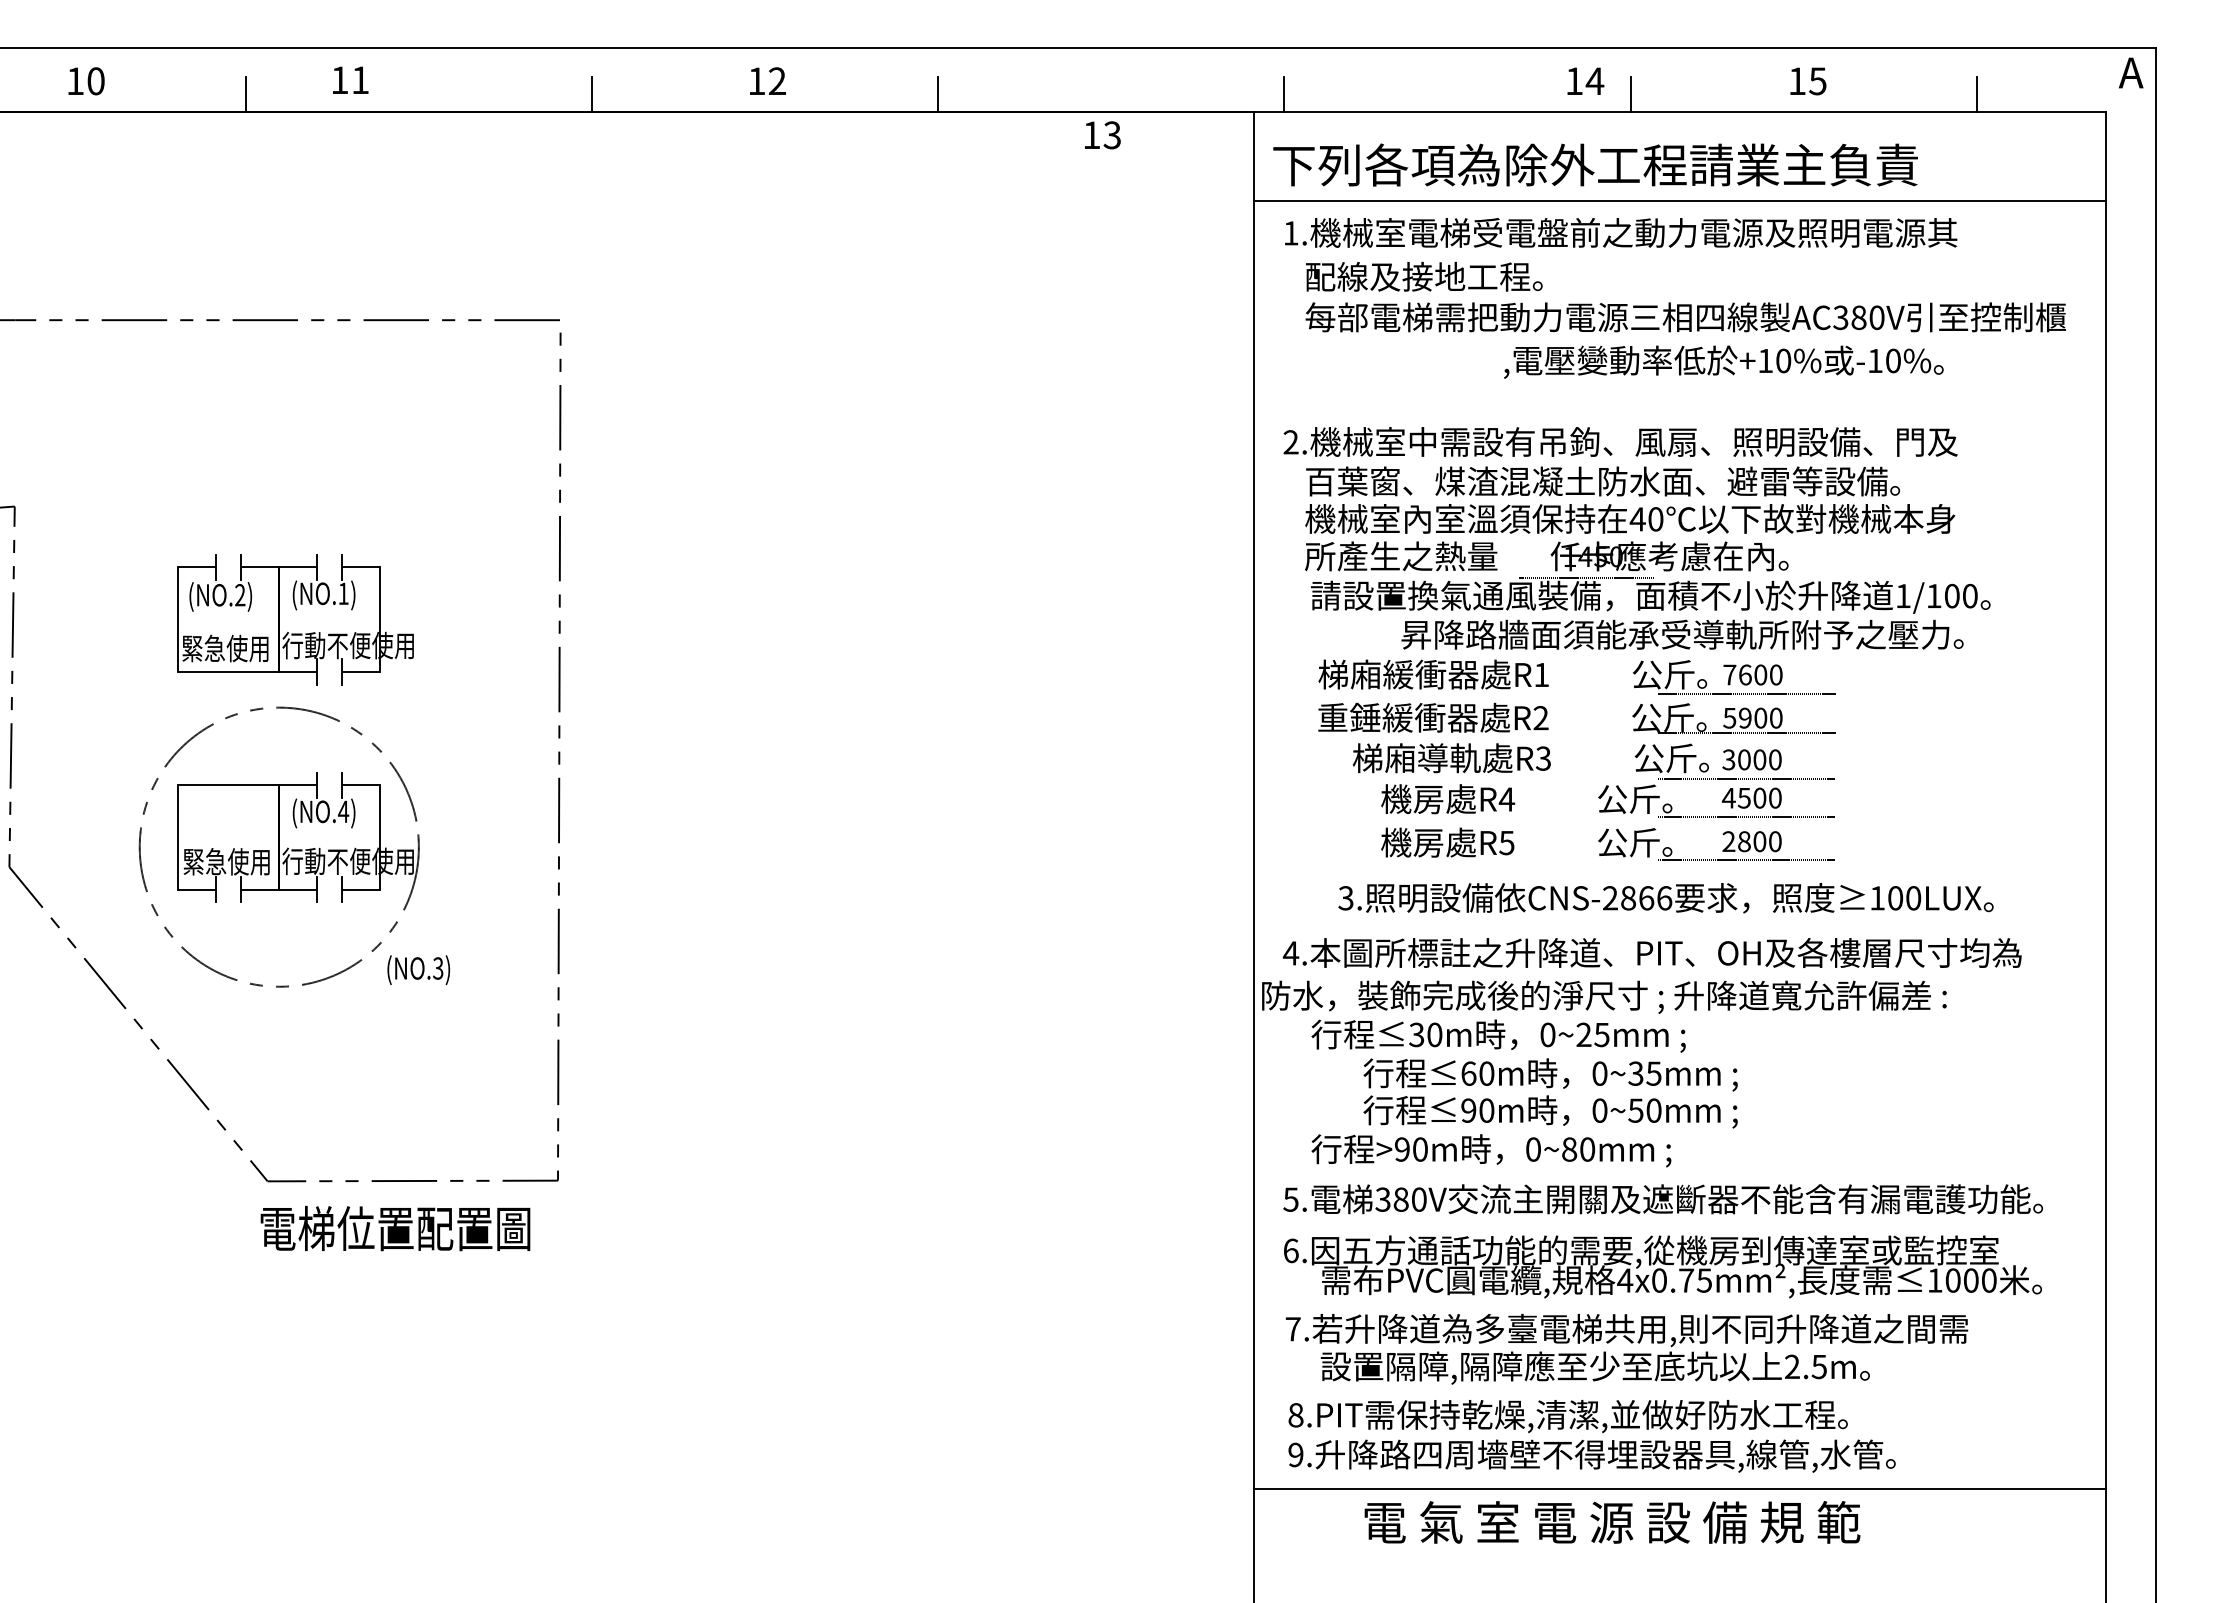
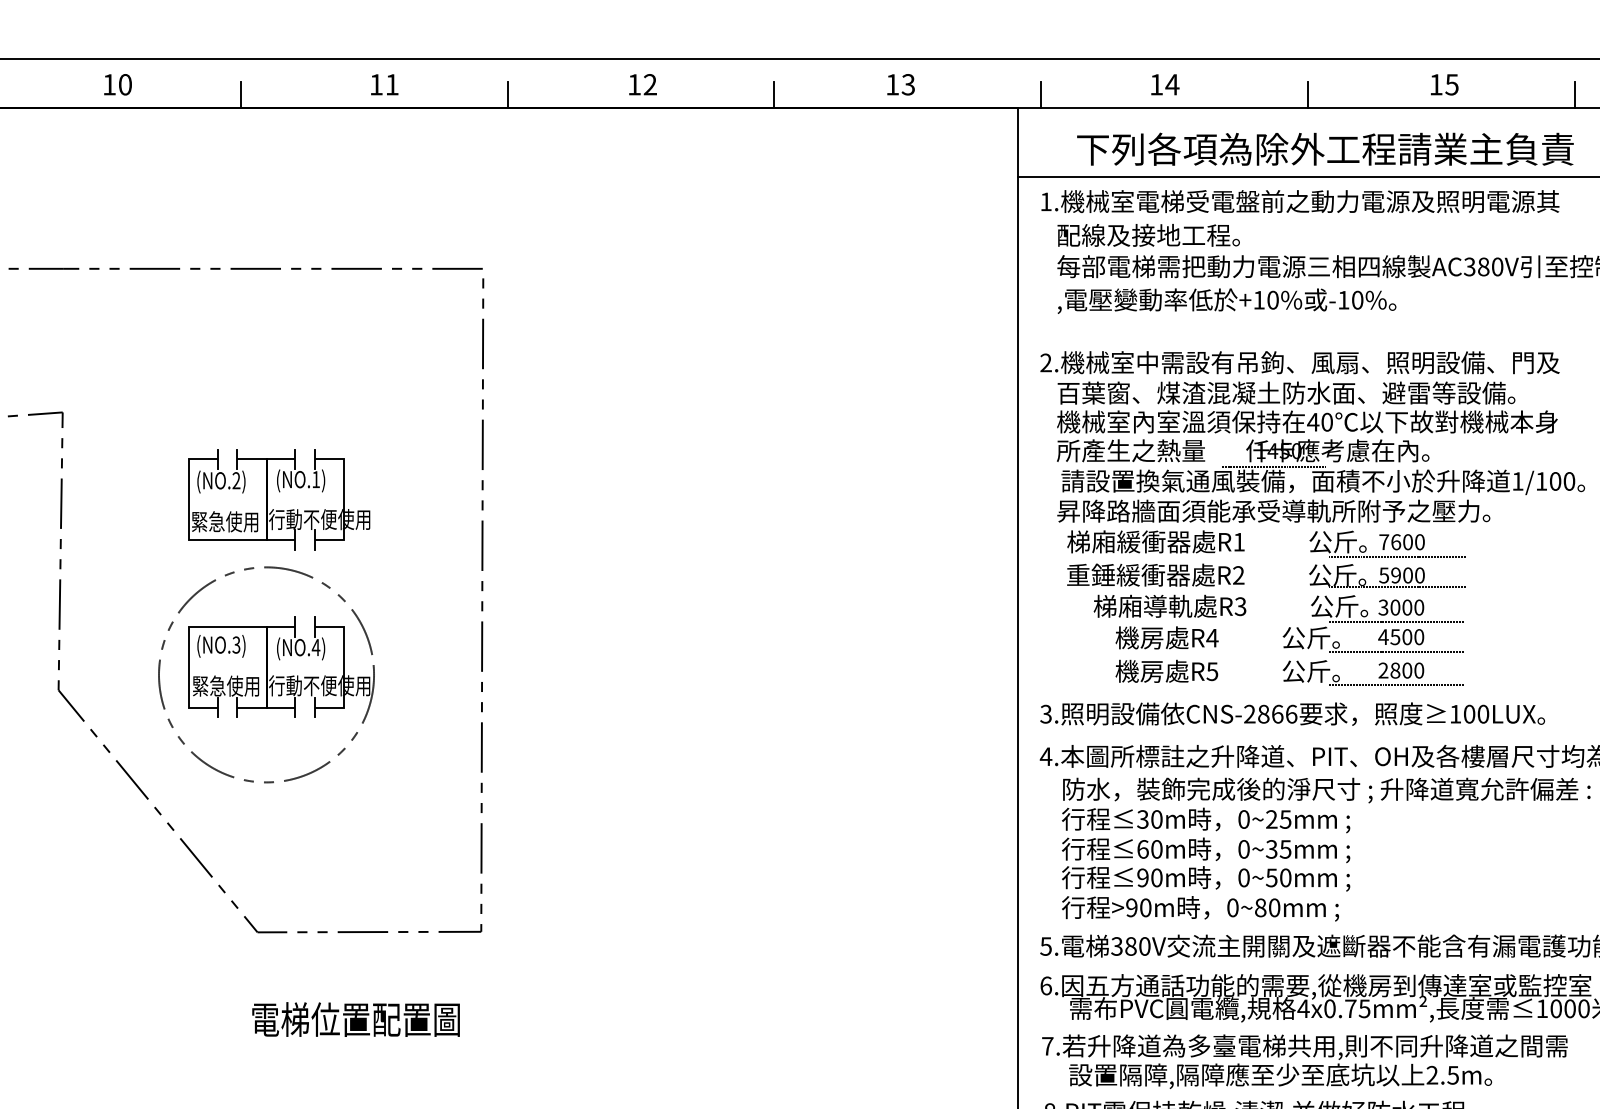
text: (350, 79) -> (384, 84), moved
text: (1585, 80) -> (1165, 84), moved
text: (1102, 135) -> (900, 84), moved
text: (1595, 164) -> (1325, 148), moved
text: (1723, 361) -> (1226, 300), moved
text: (1682, 634) -> (1273, 511), moved
text: (1665, 898) -> (1292, 714), moved
text: (418, 970) -> (221, 646), moved
text: (1604, 996) -> (1326, 789), moved
text: (1550, 1093) -> (1205, 864), moved
text: (395, 1228) -> (356, 1019), moved

